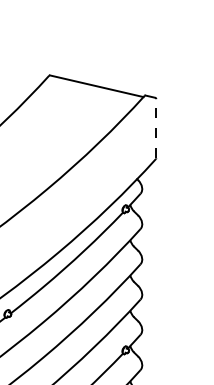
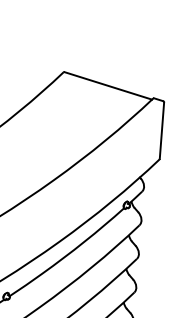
line: (156, 128) -> (162, 130), dashed -> solid

